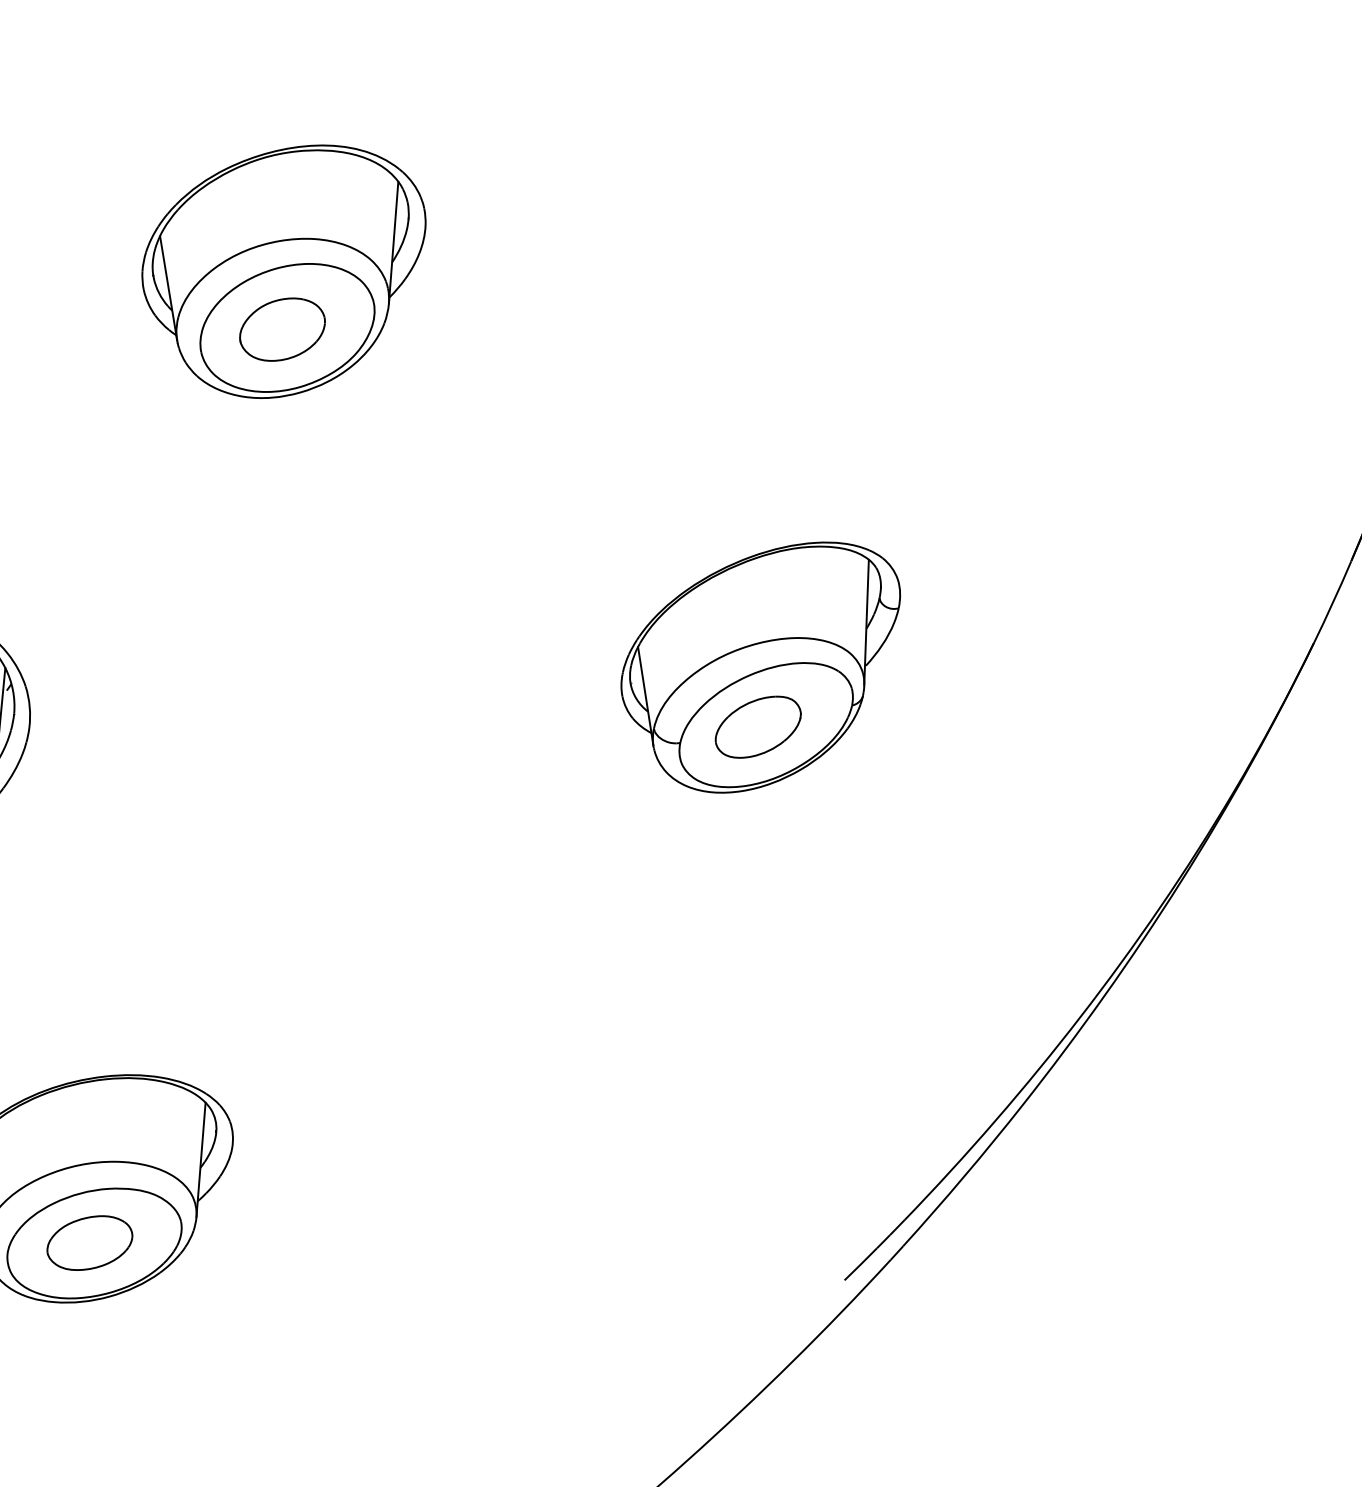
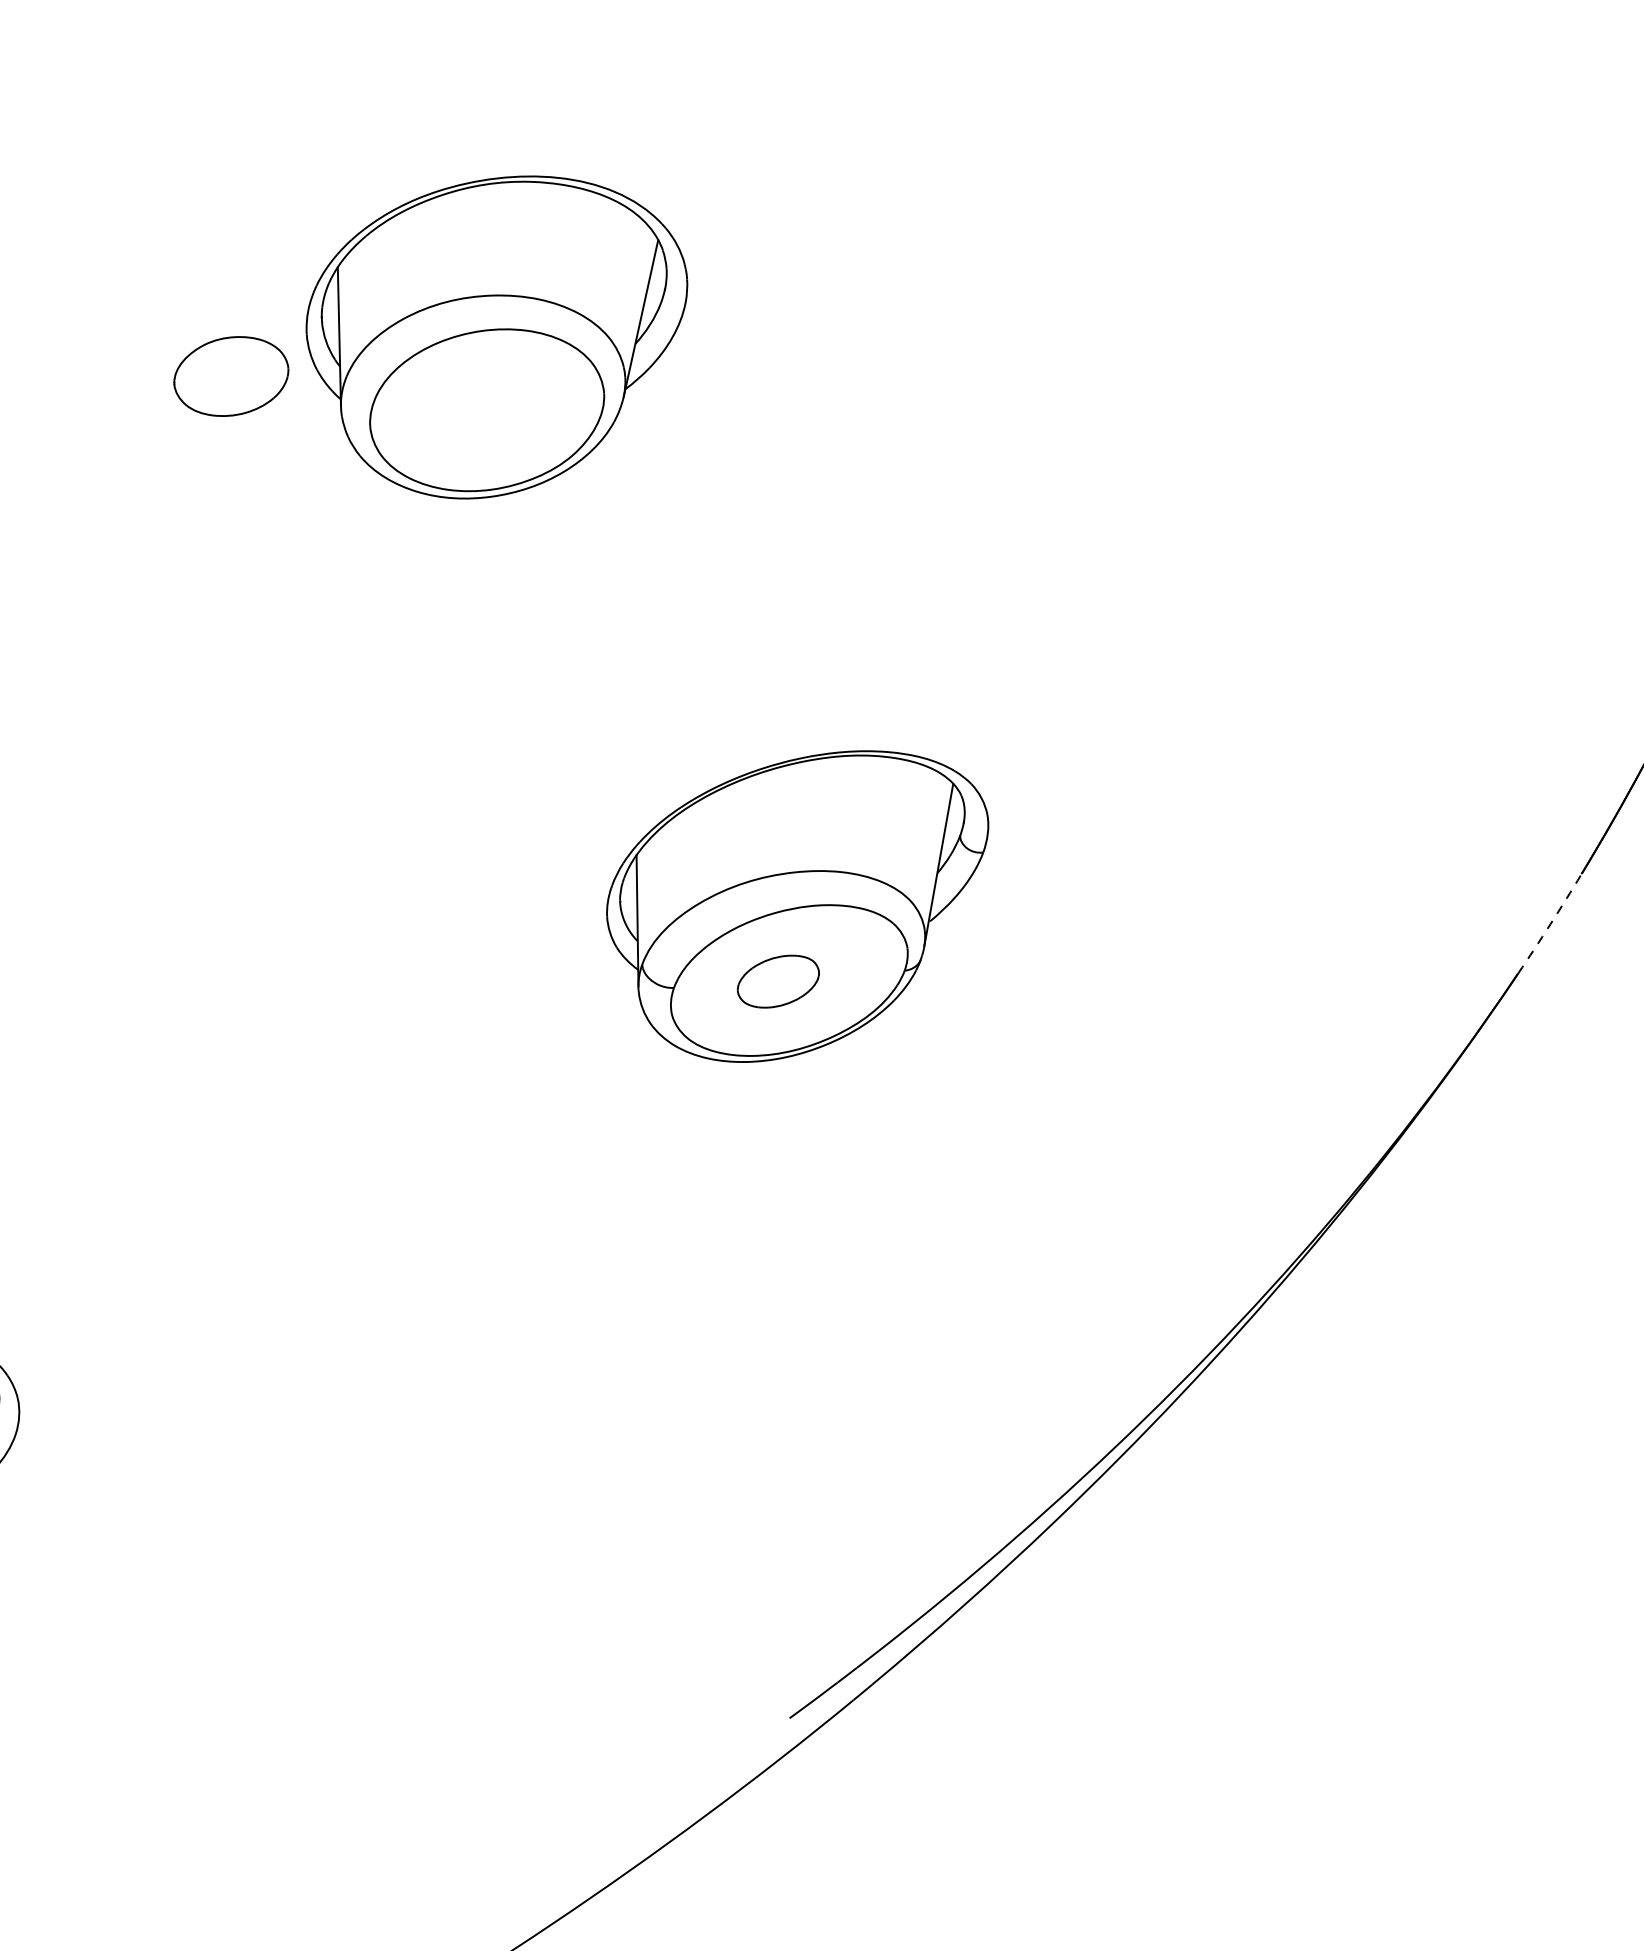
part: (283, 271) -> (492, 335), moved
arc: (1333, 602) -> (1550, 924), solid -> dashed
part: (757, 726) -> (777, 980), size x0.7

